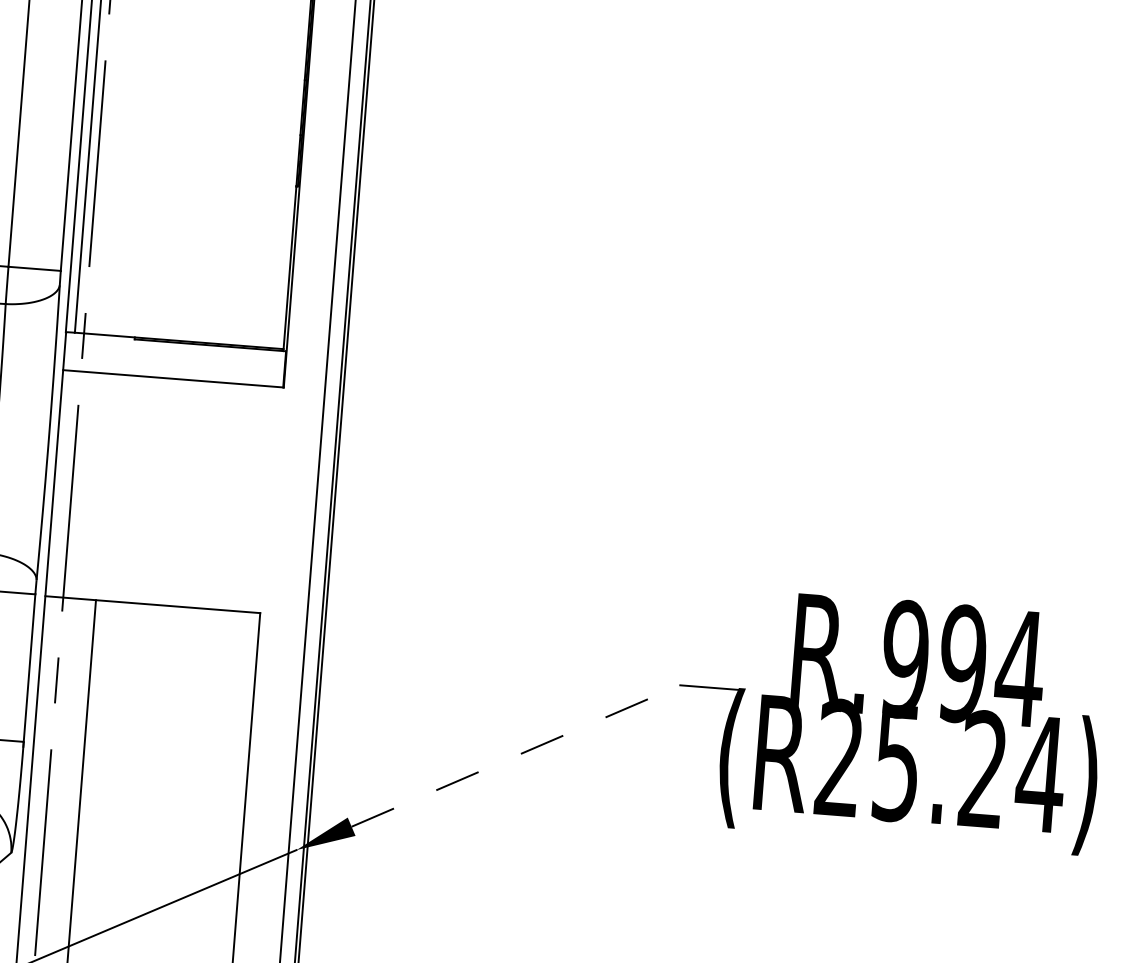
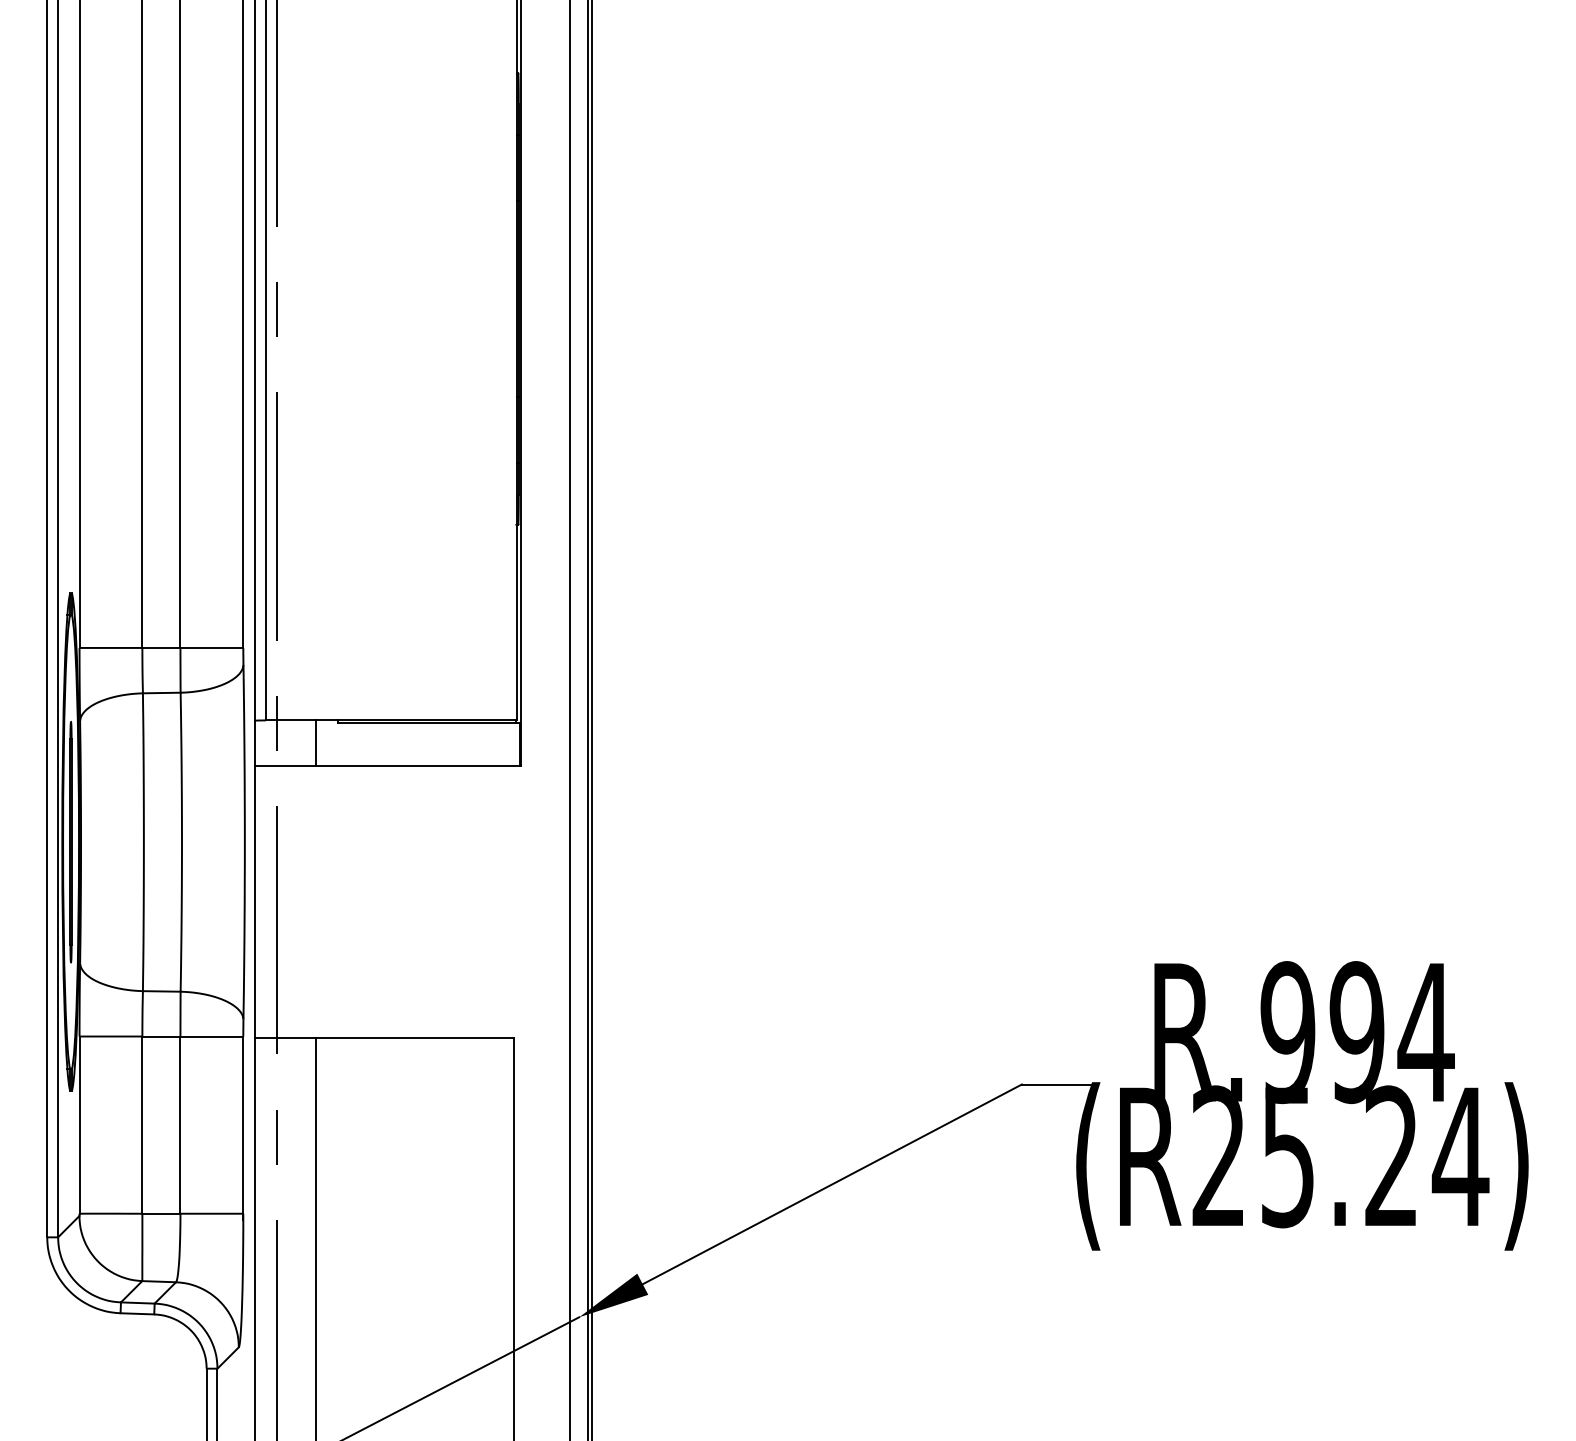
line: (115, 355) -> (316, 743), added
line: (516, 756) -> (832, 1184), dashed -> solid

